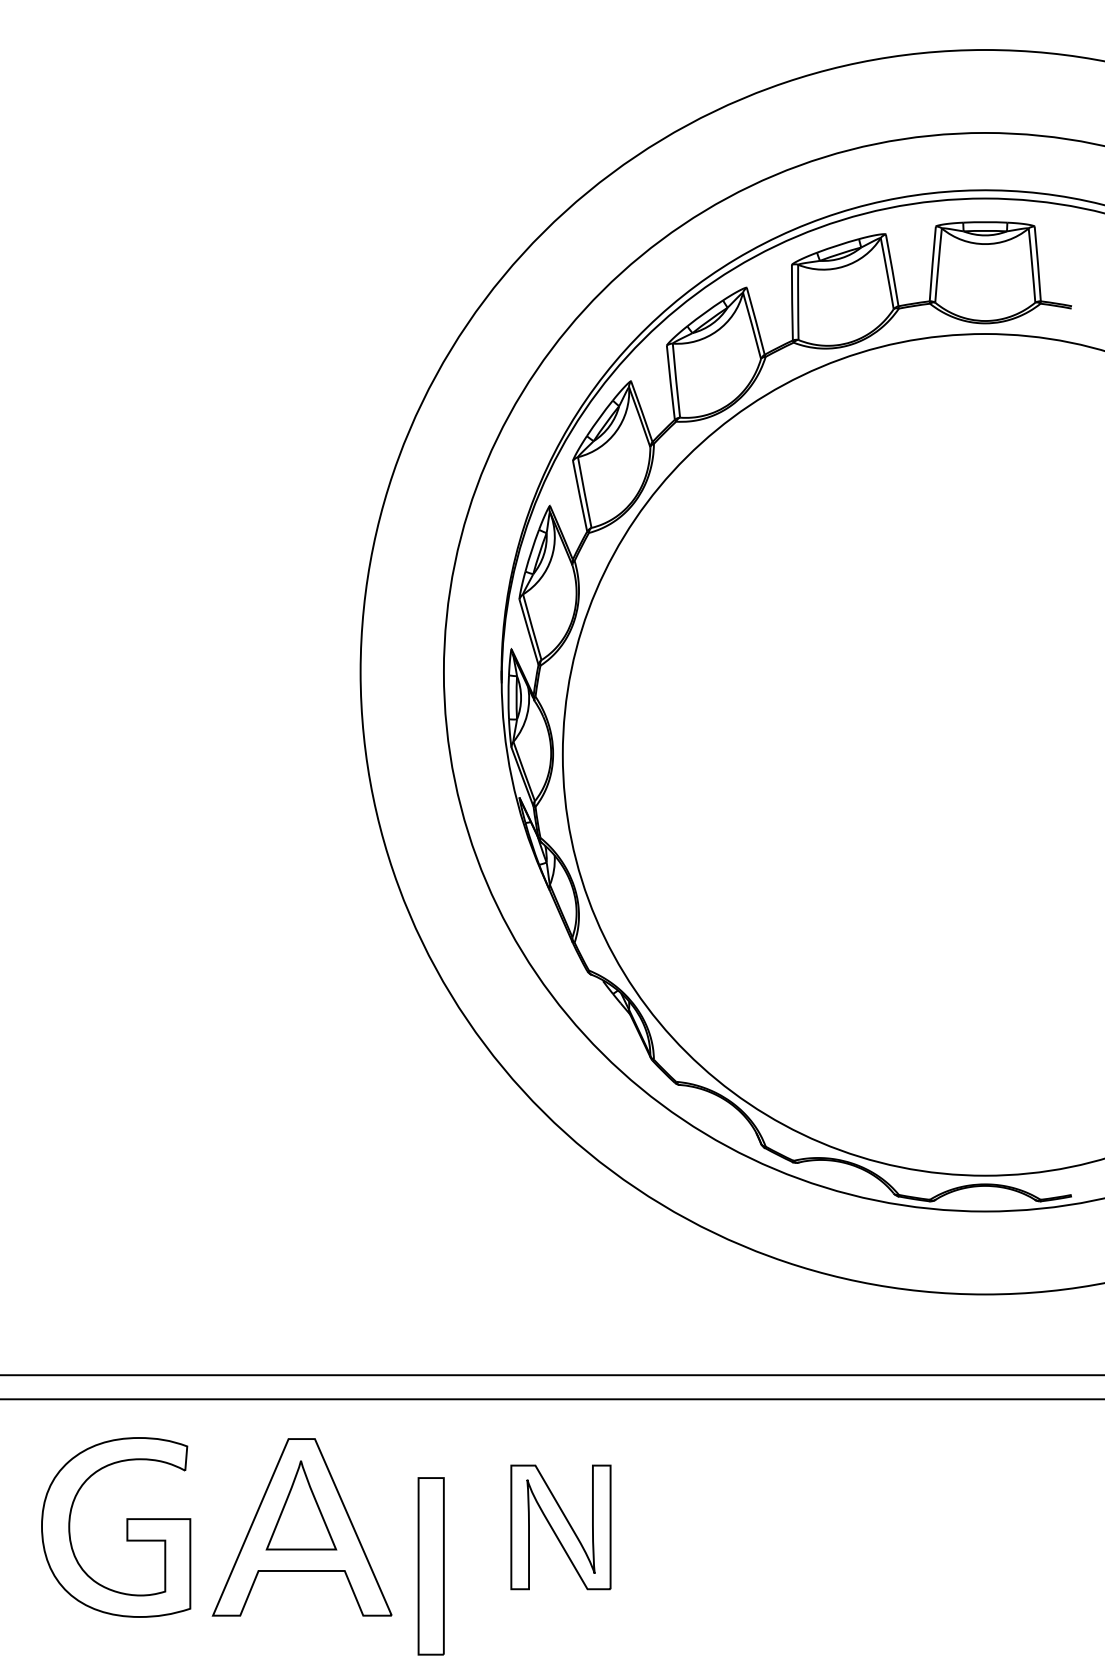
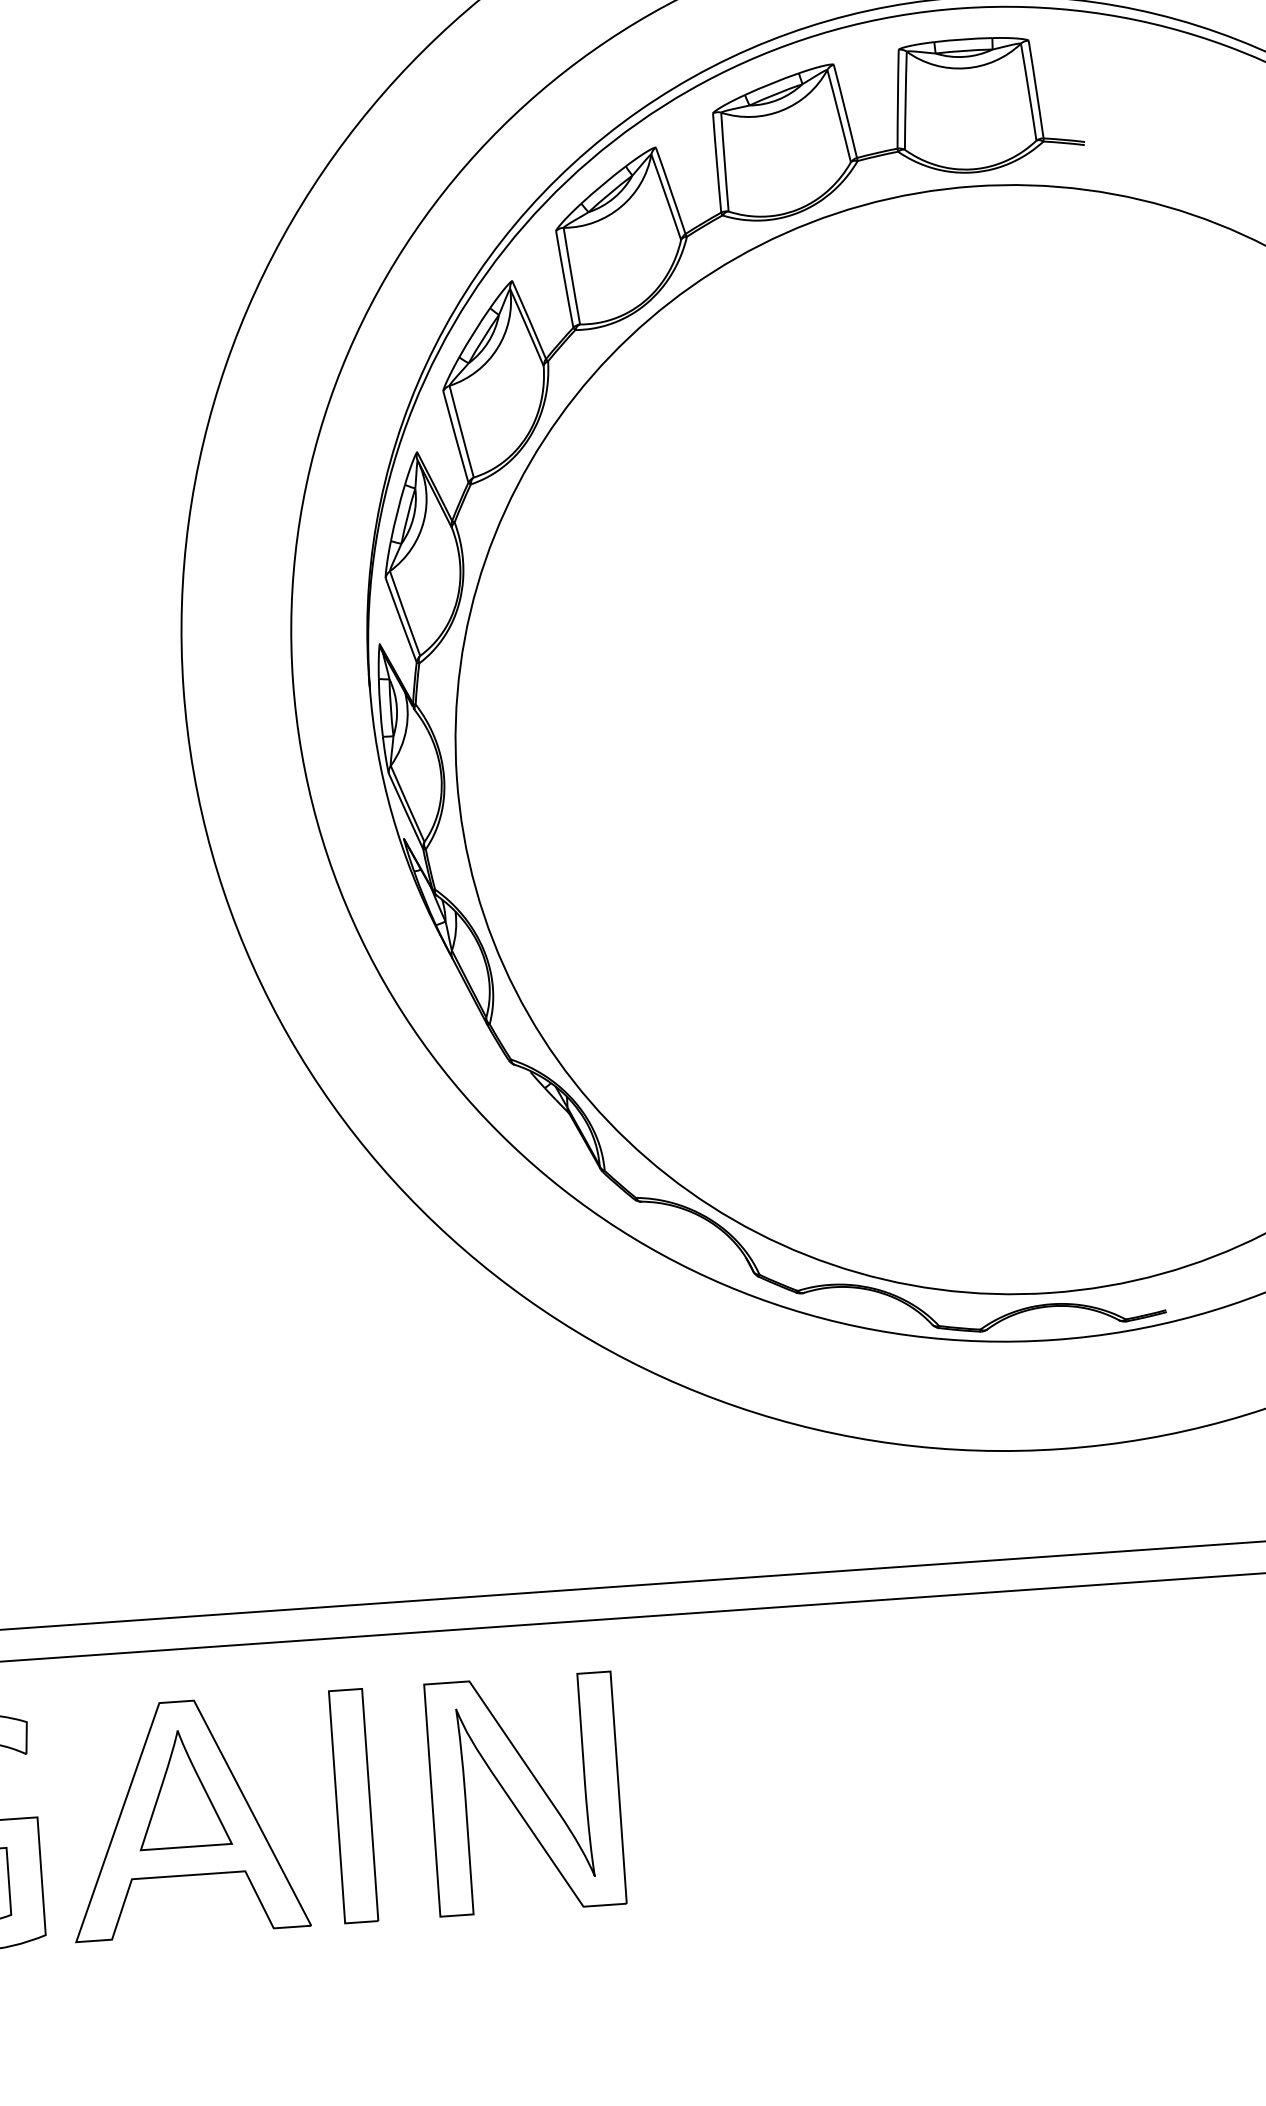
part: (560, 1527) -> (524, 1794), size x1.43
part: (430, 1566) -> (352, 1806), moved

